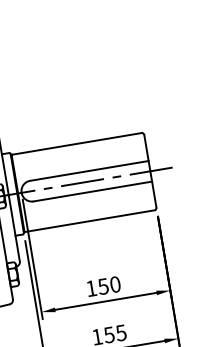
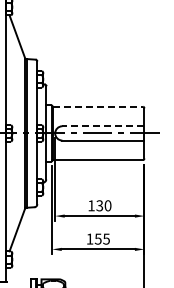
line: (77, 143) -> (98, 106), solid -> dashed
line: (88, 171) -> (102, 126), solid -> dashed
text: (102, 286) -> (99, 205), 150 -> 130

